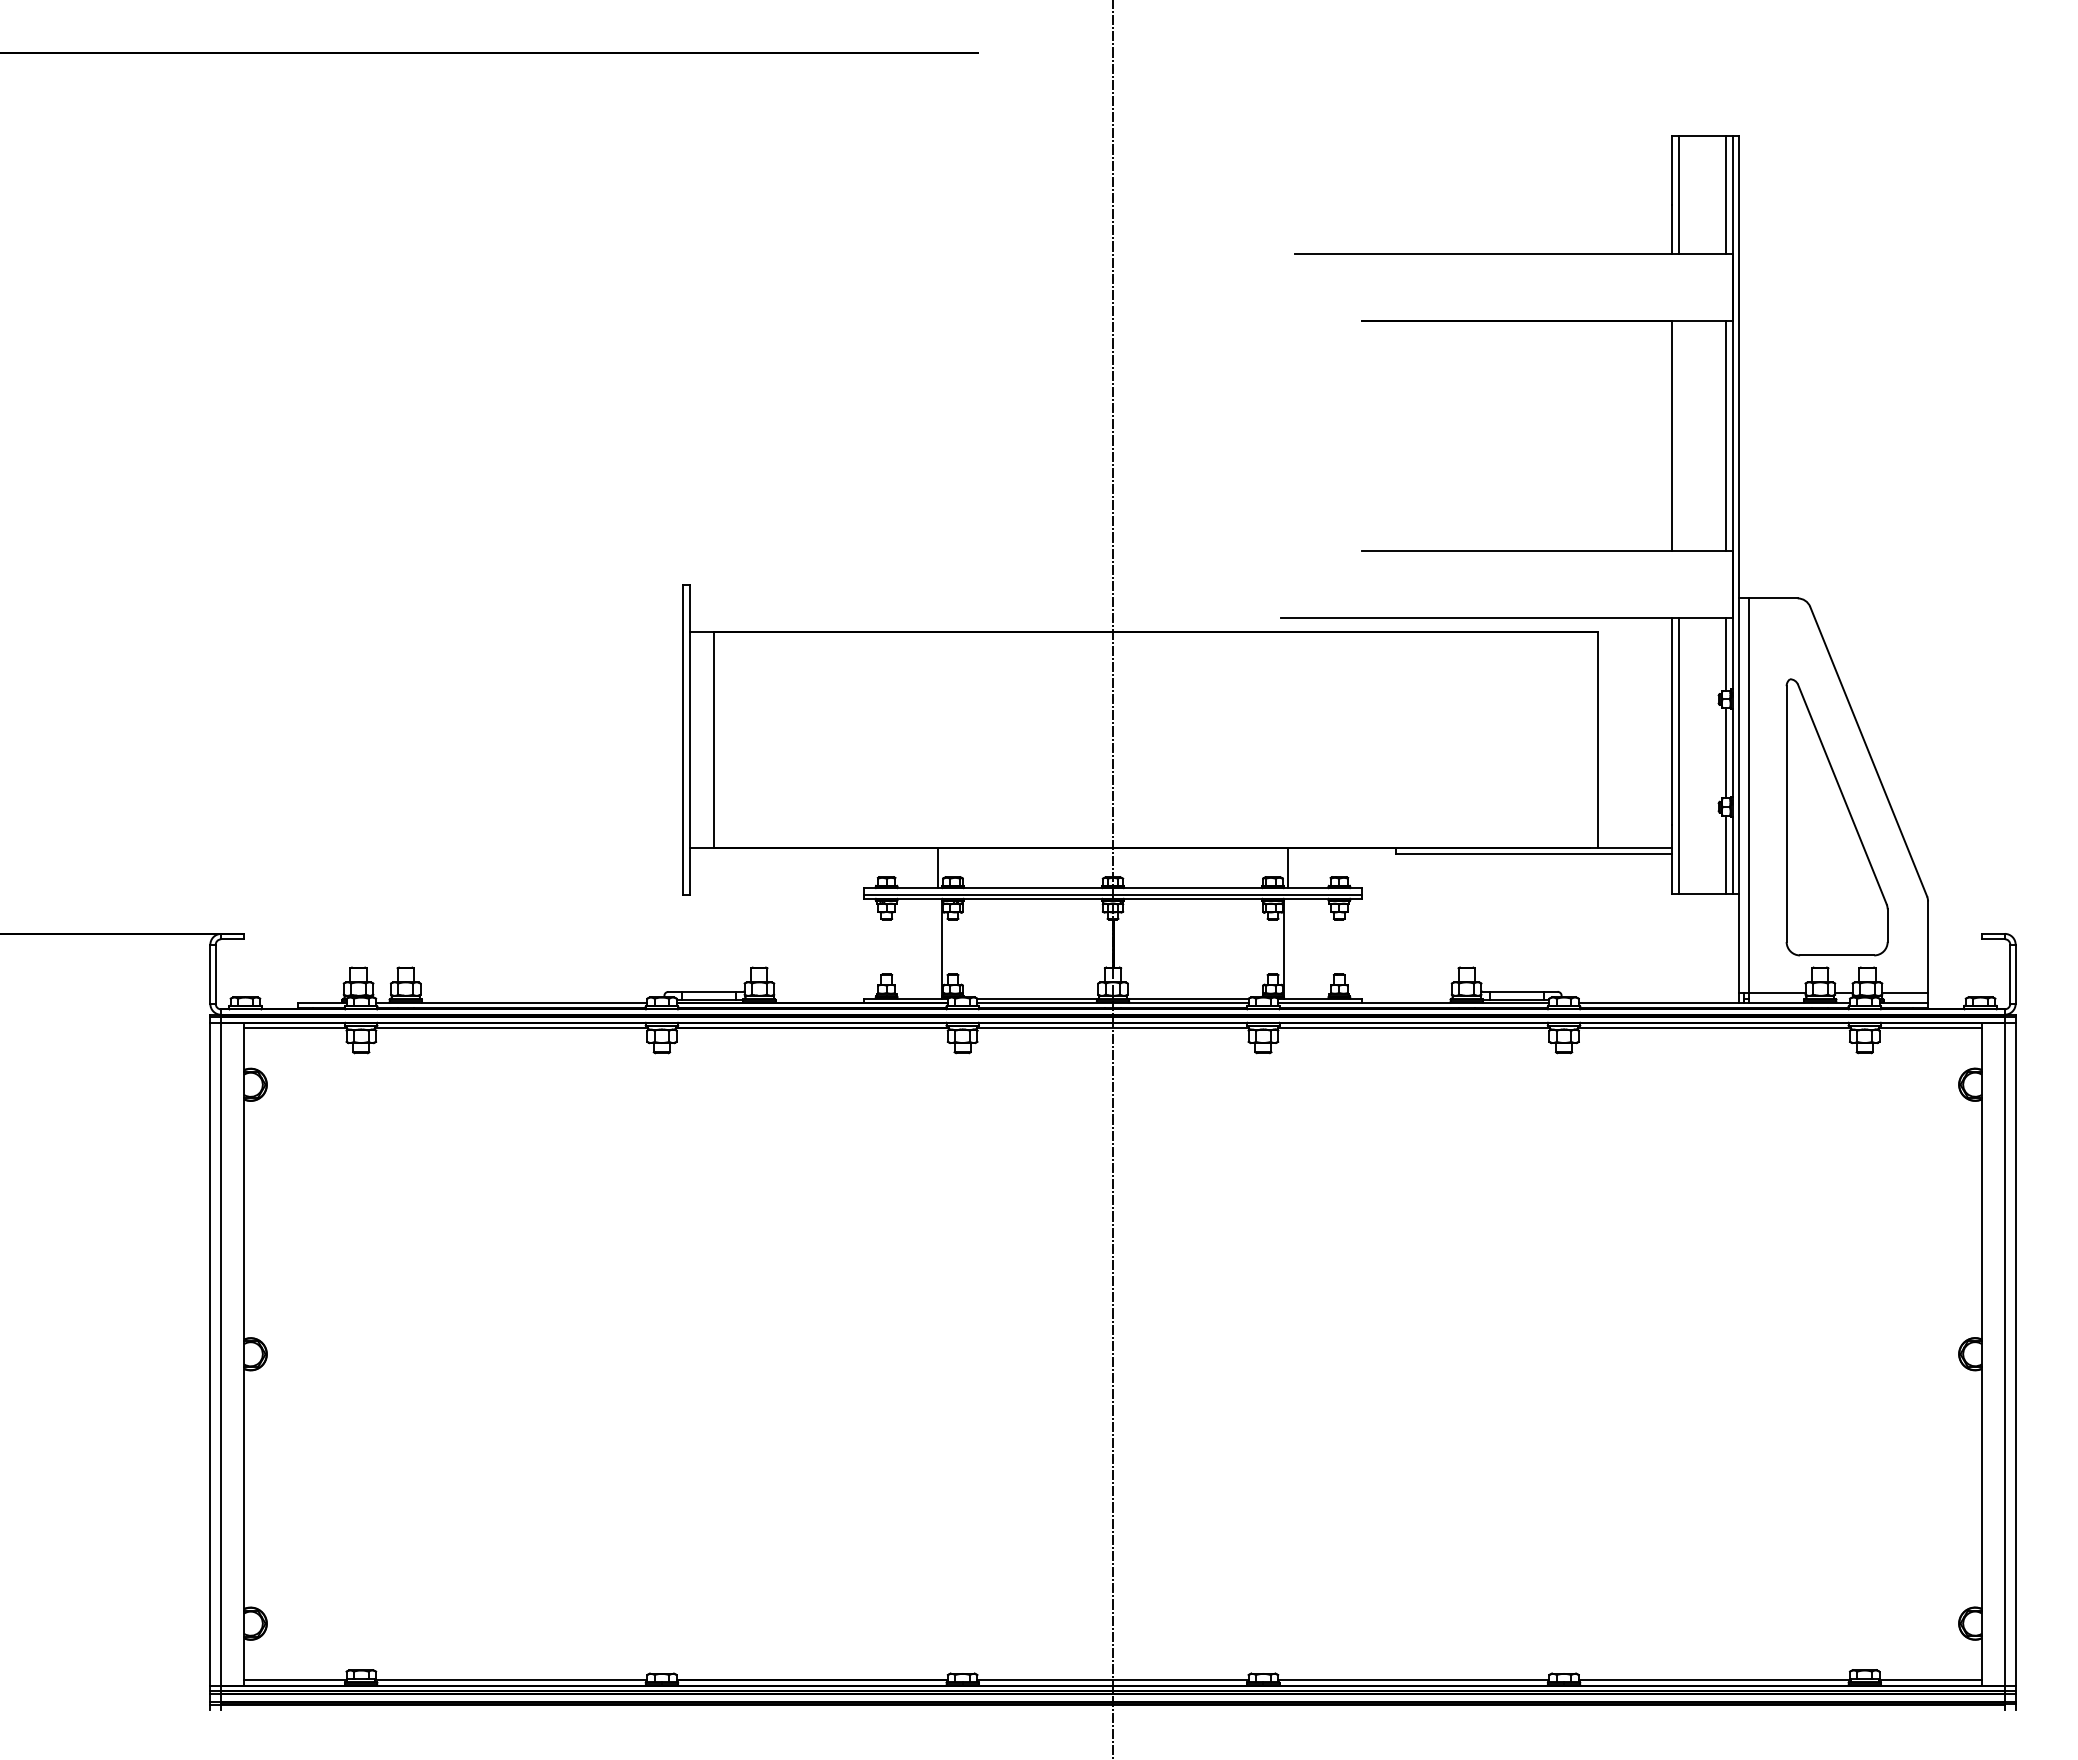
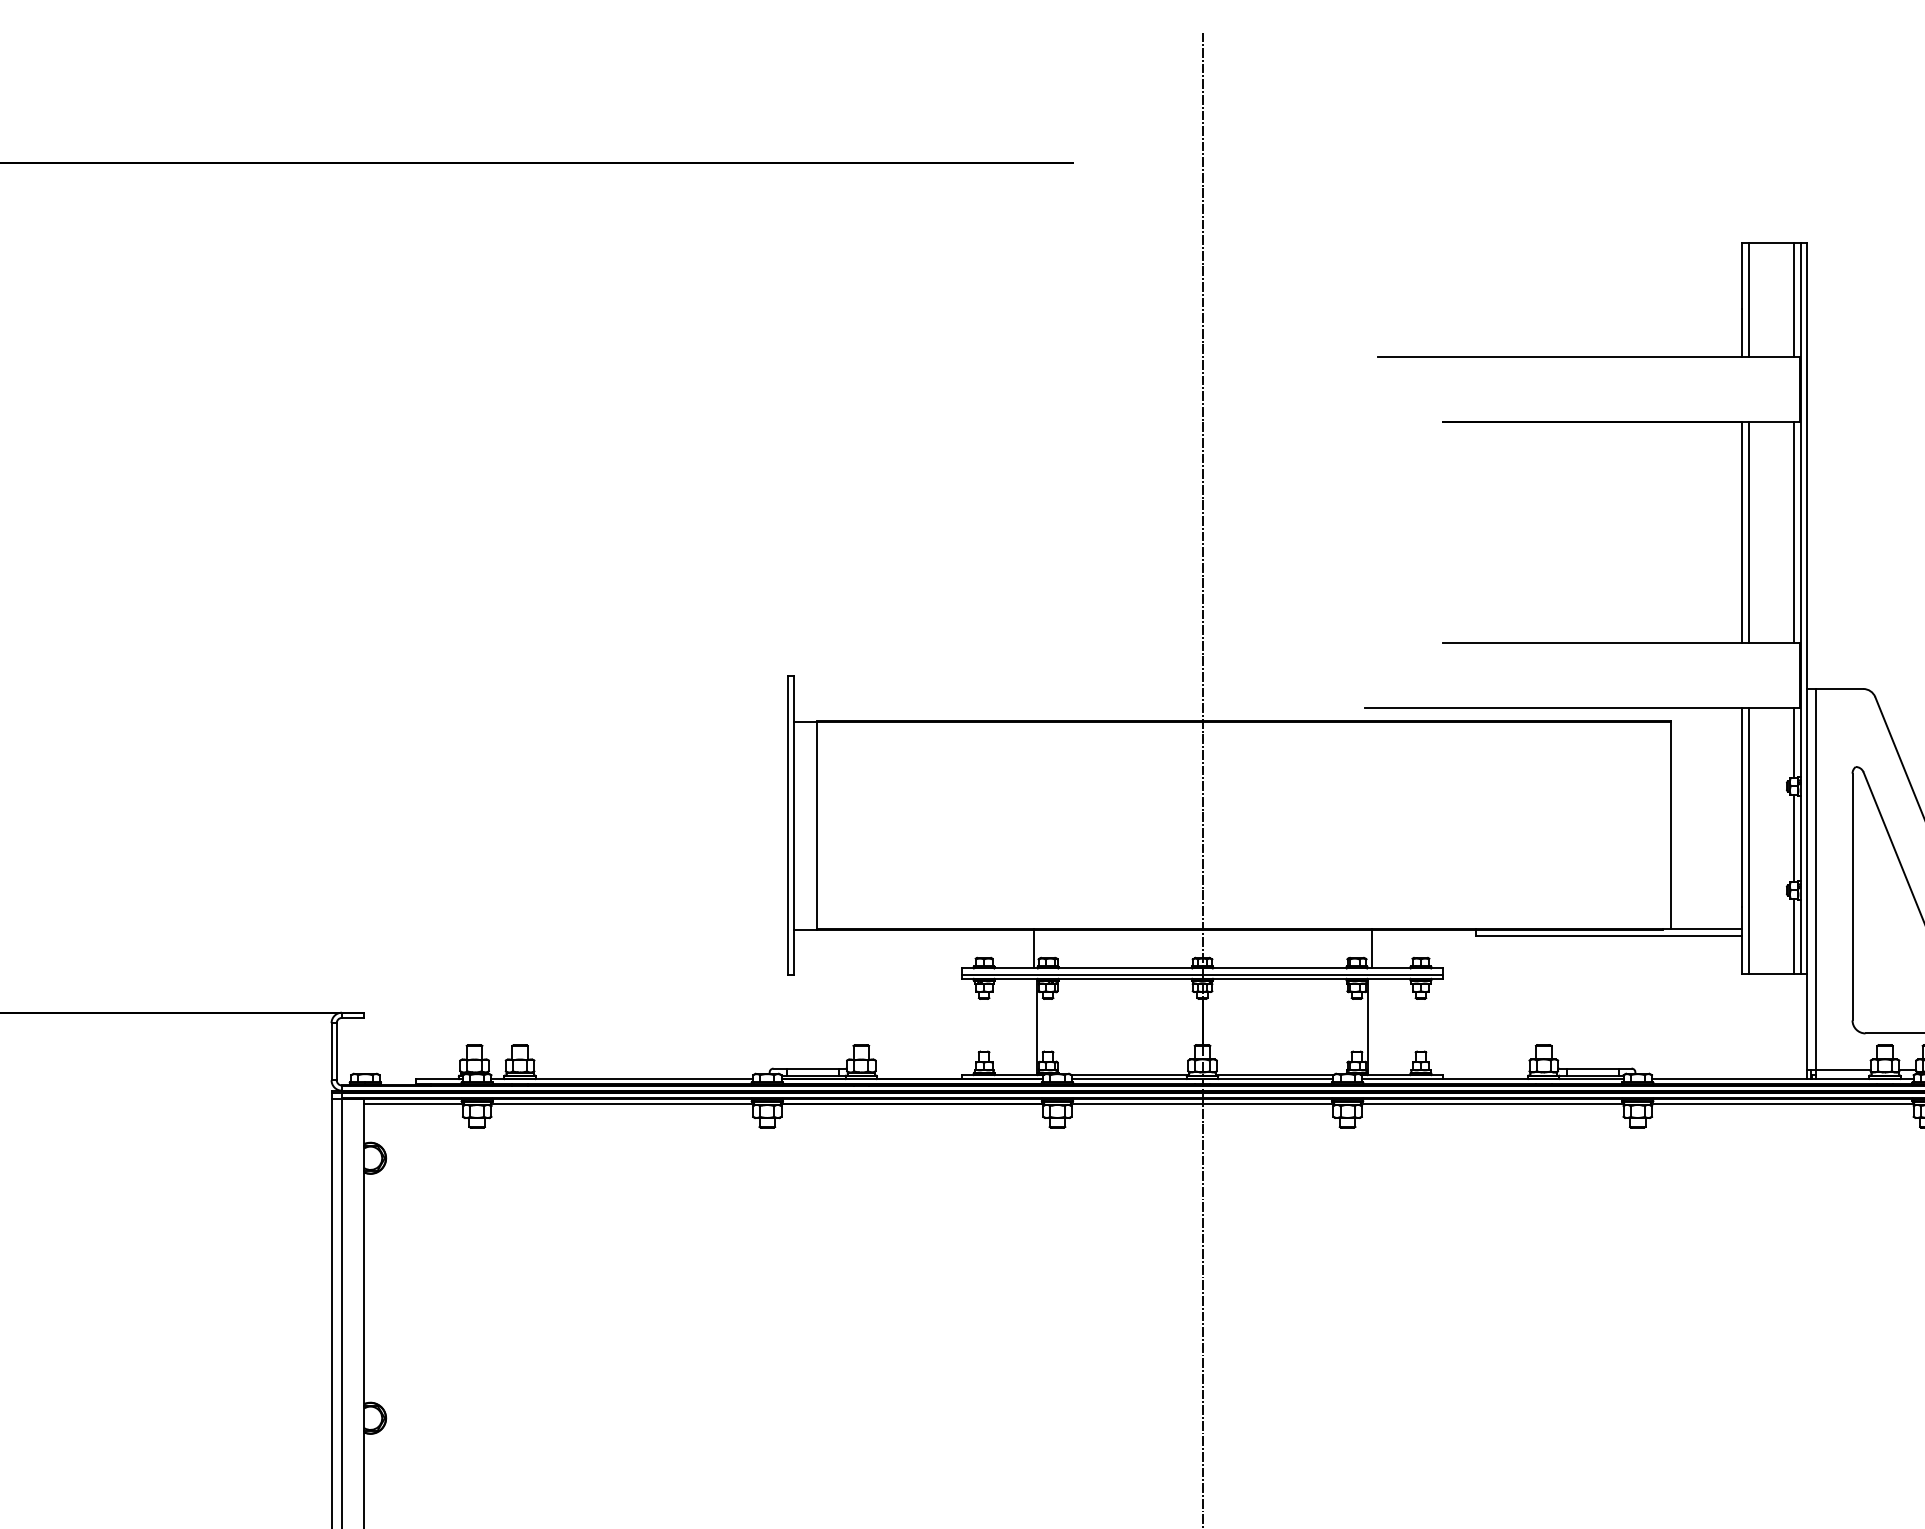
line: (1678, 435) -> (1748, 531), added

